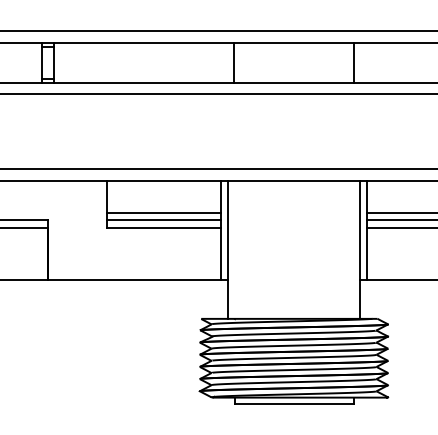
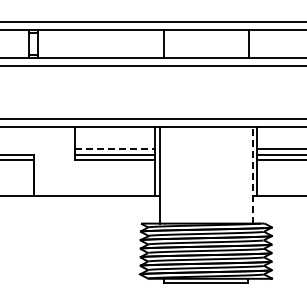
line: (164, 213) -> (115, 149), solid -> dashed
line: (360, 248) -> (252, 174), solid -> dashed

